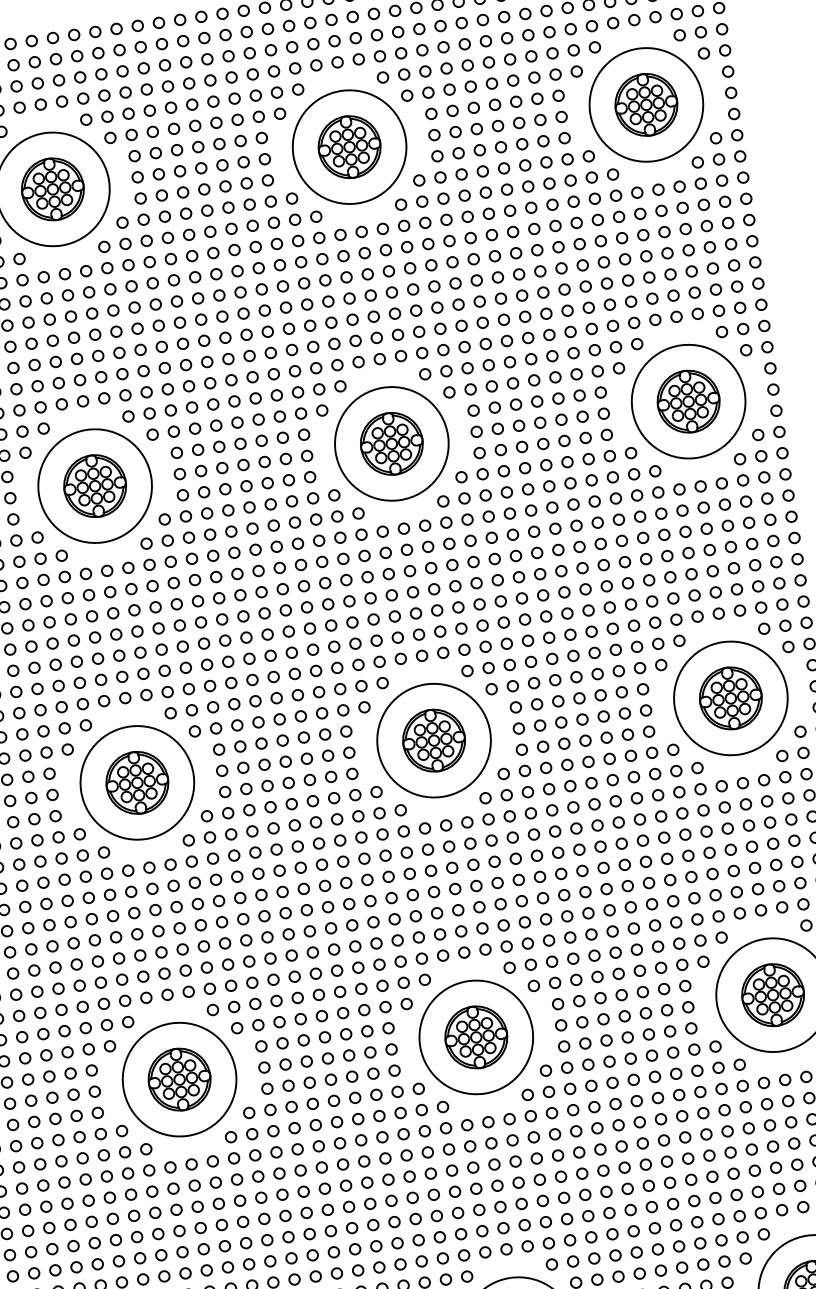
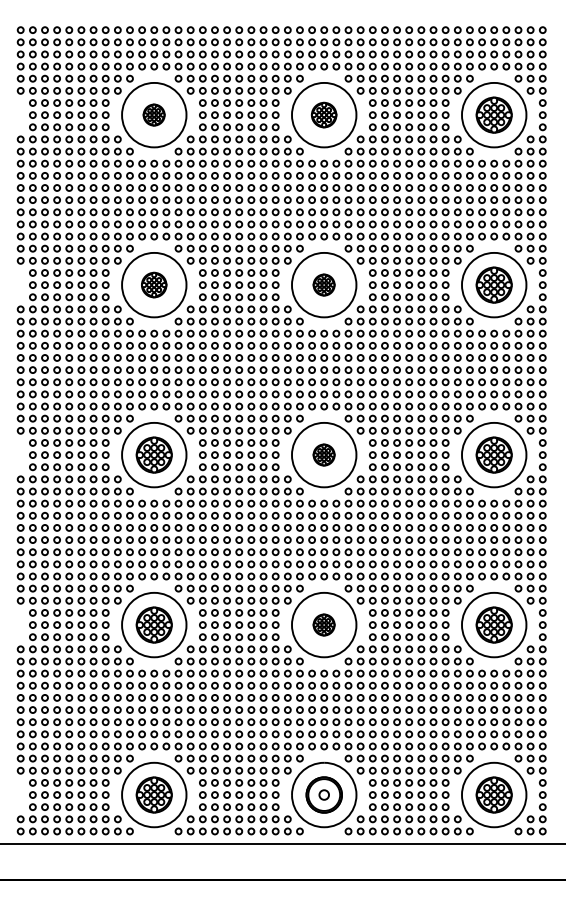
part: (348, 146) -> (323, 114), size x0.7
part: (51, 188) -> (153, 114), size x0.6
part: (390, 442) -> (323, 284), size x0.6
part: (93, 485) -> (153, 284), size x0.7
part: (432, 739) -> (323, 454), size x0.6
part: (474, 1036) -> (323, 624), size x0.6

